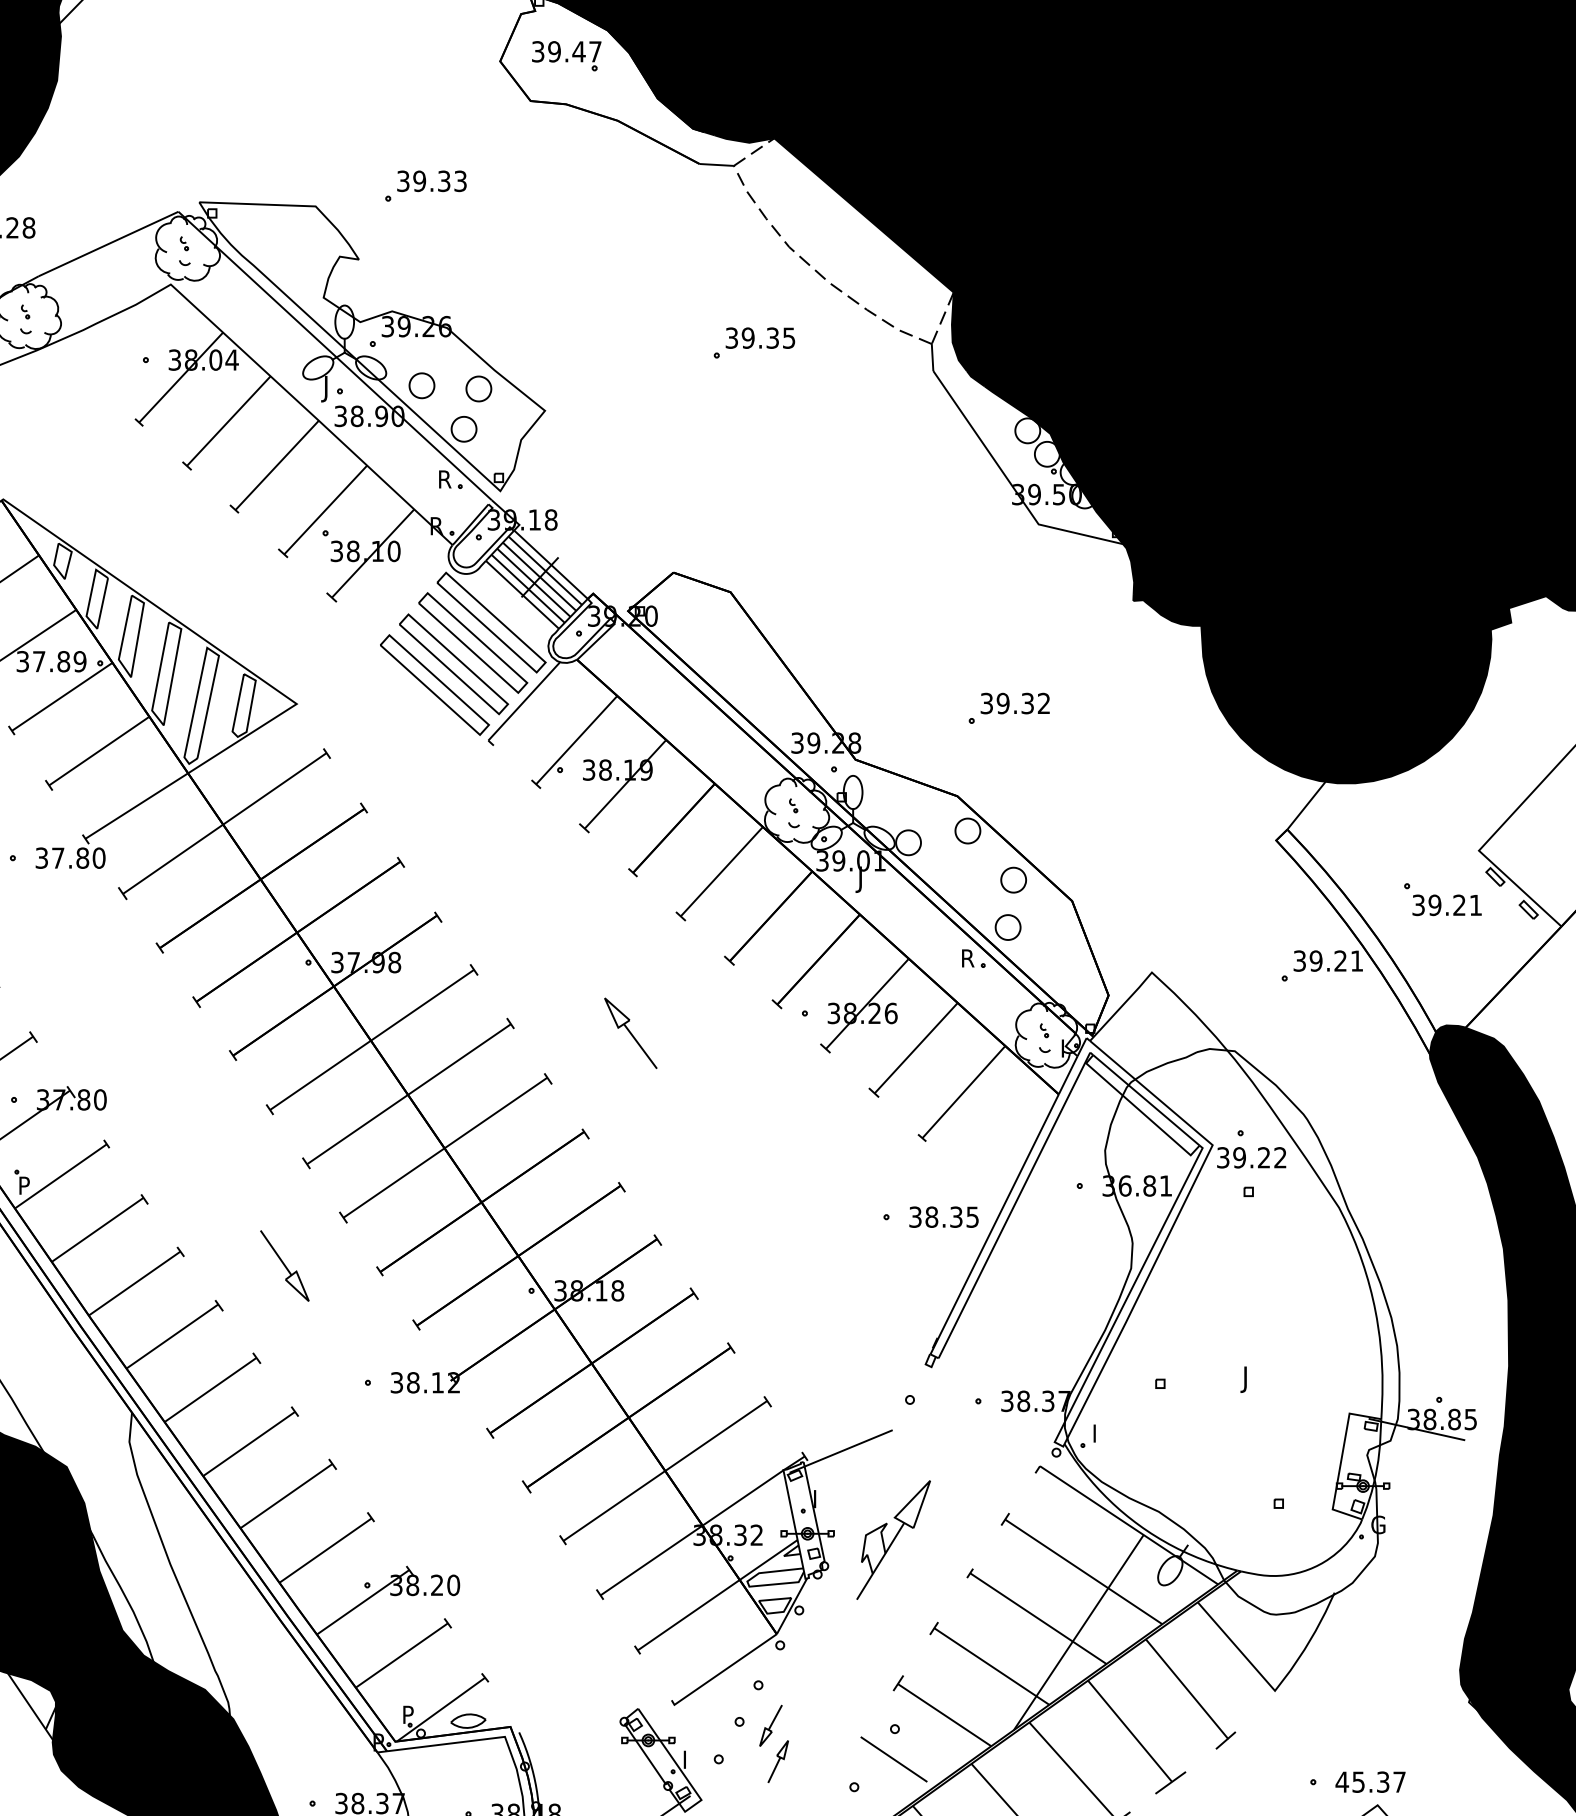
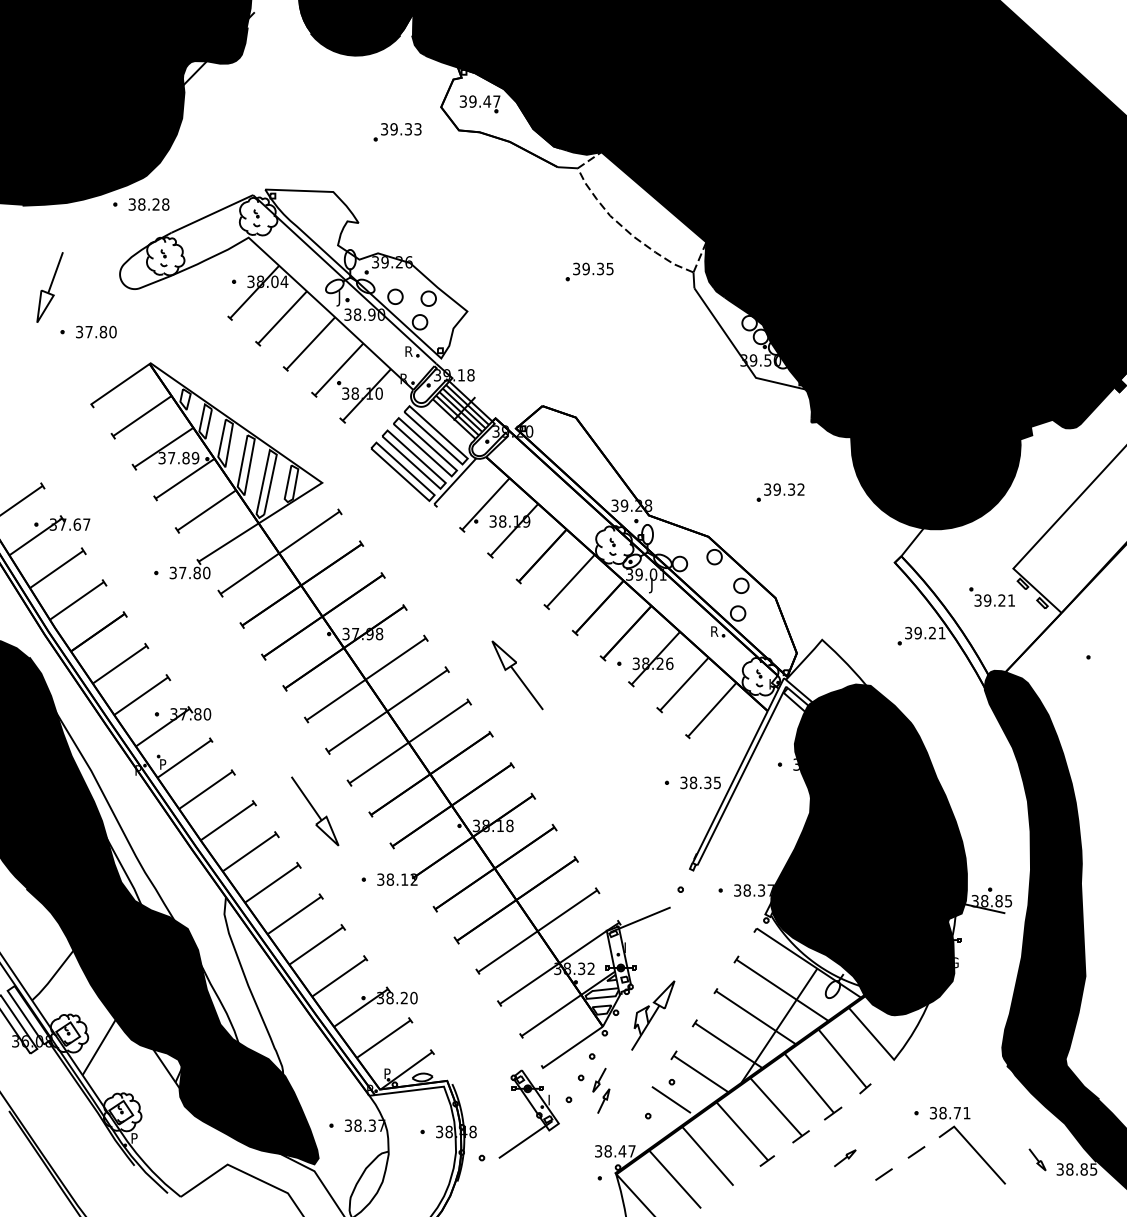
part: (425, 186) -> (397, 132), moved
part: (1008, 708) -> (780, 492), moved
part: (630, 1033) -> (517, 675), size x1.67
part: (285, 1266) -> (315, 811), size x1.67
fill: (1231, 1331) -> (868, 849), added
part: (894, 1539) -> (653, 1015), moved
text: (1369, 1781) -> (949, 1112), 45.37 -> 38.71

